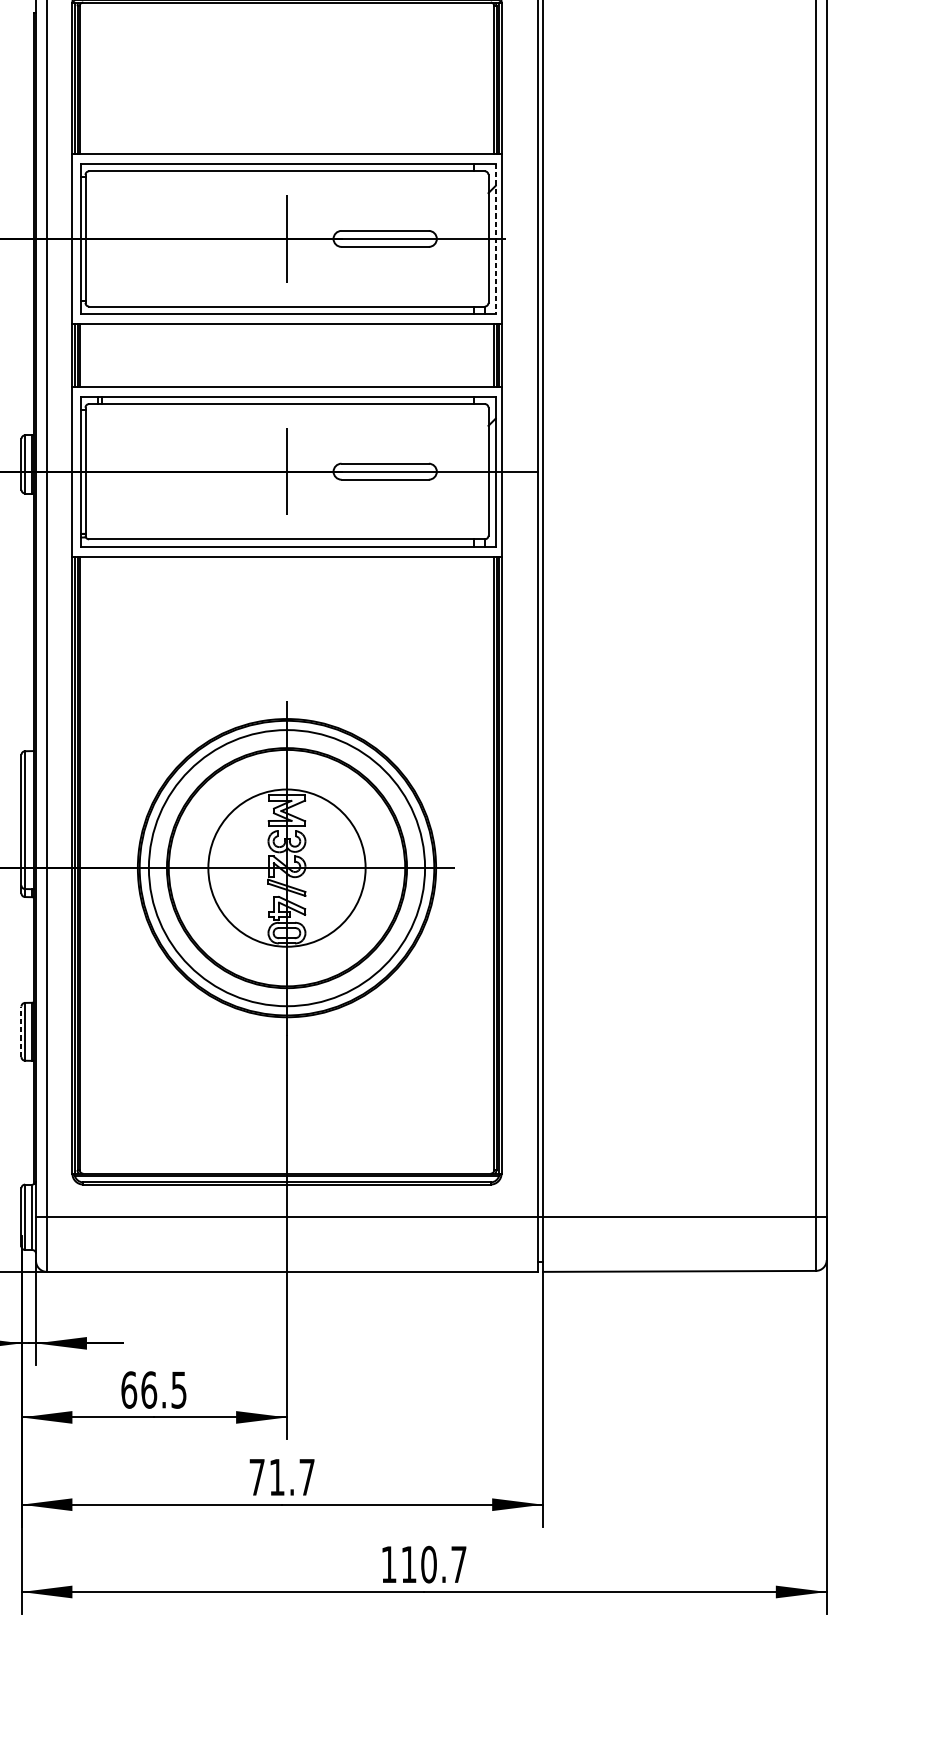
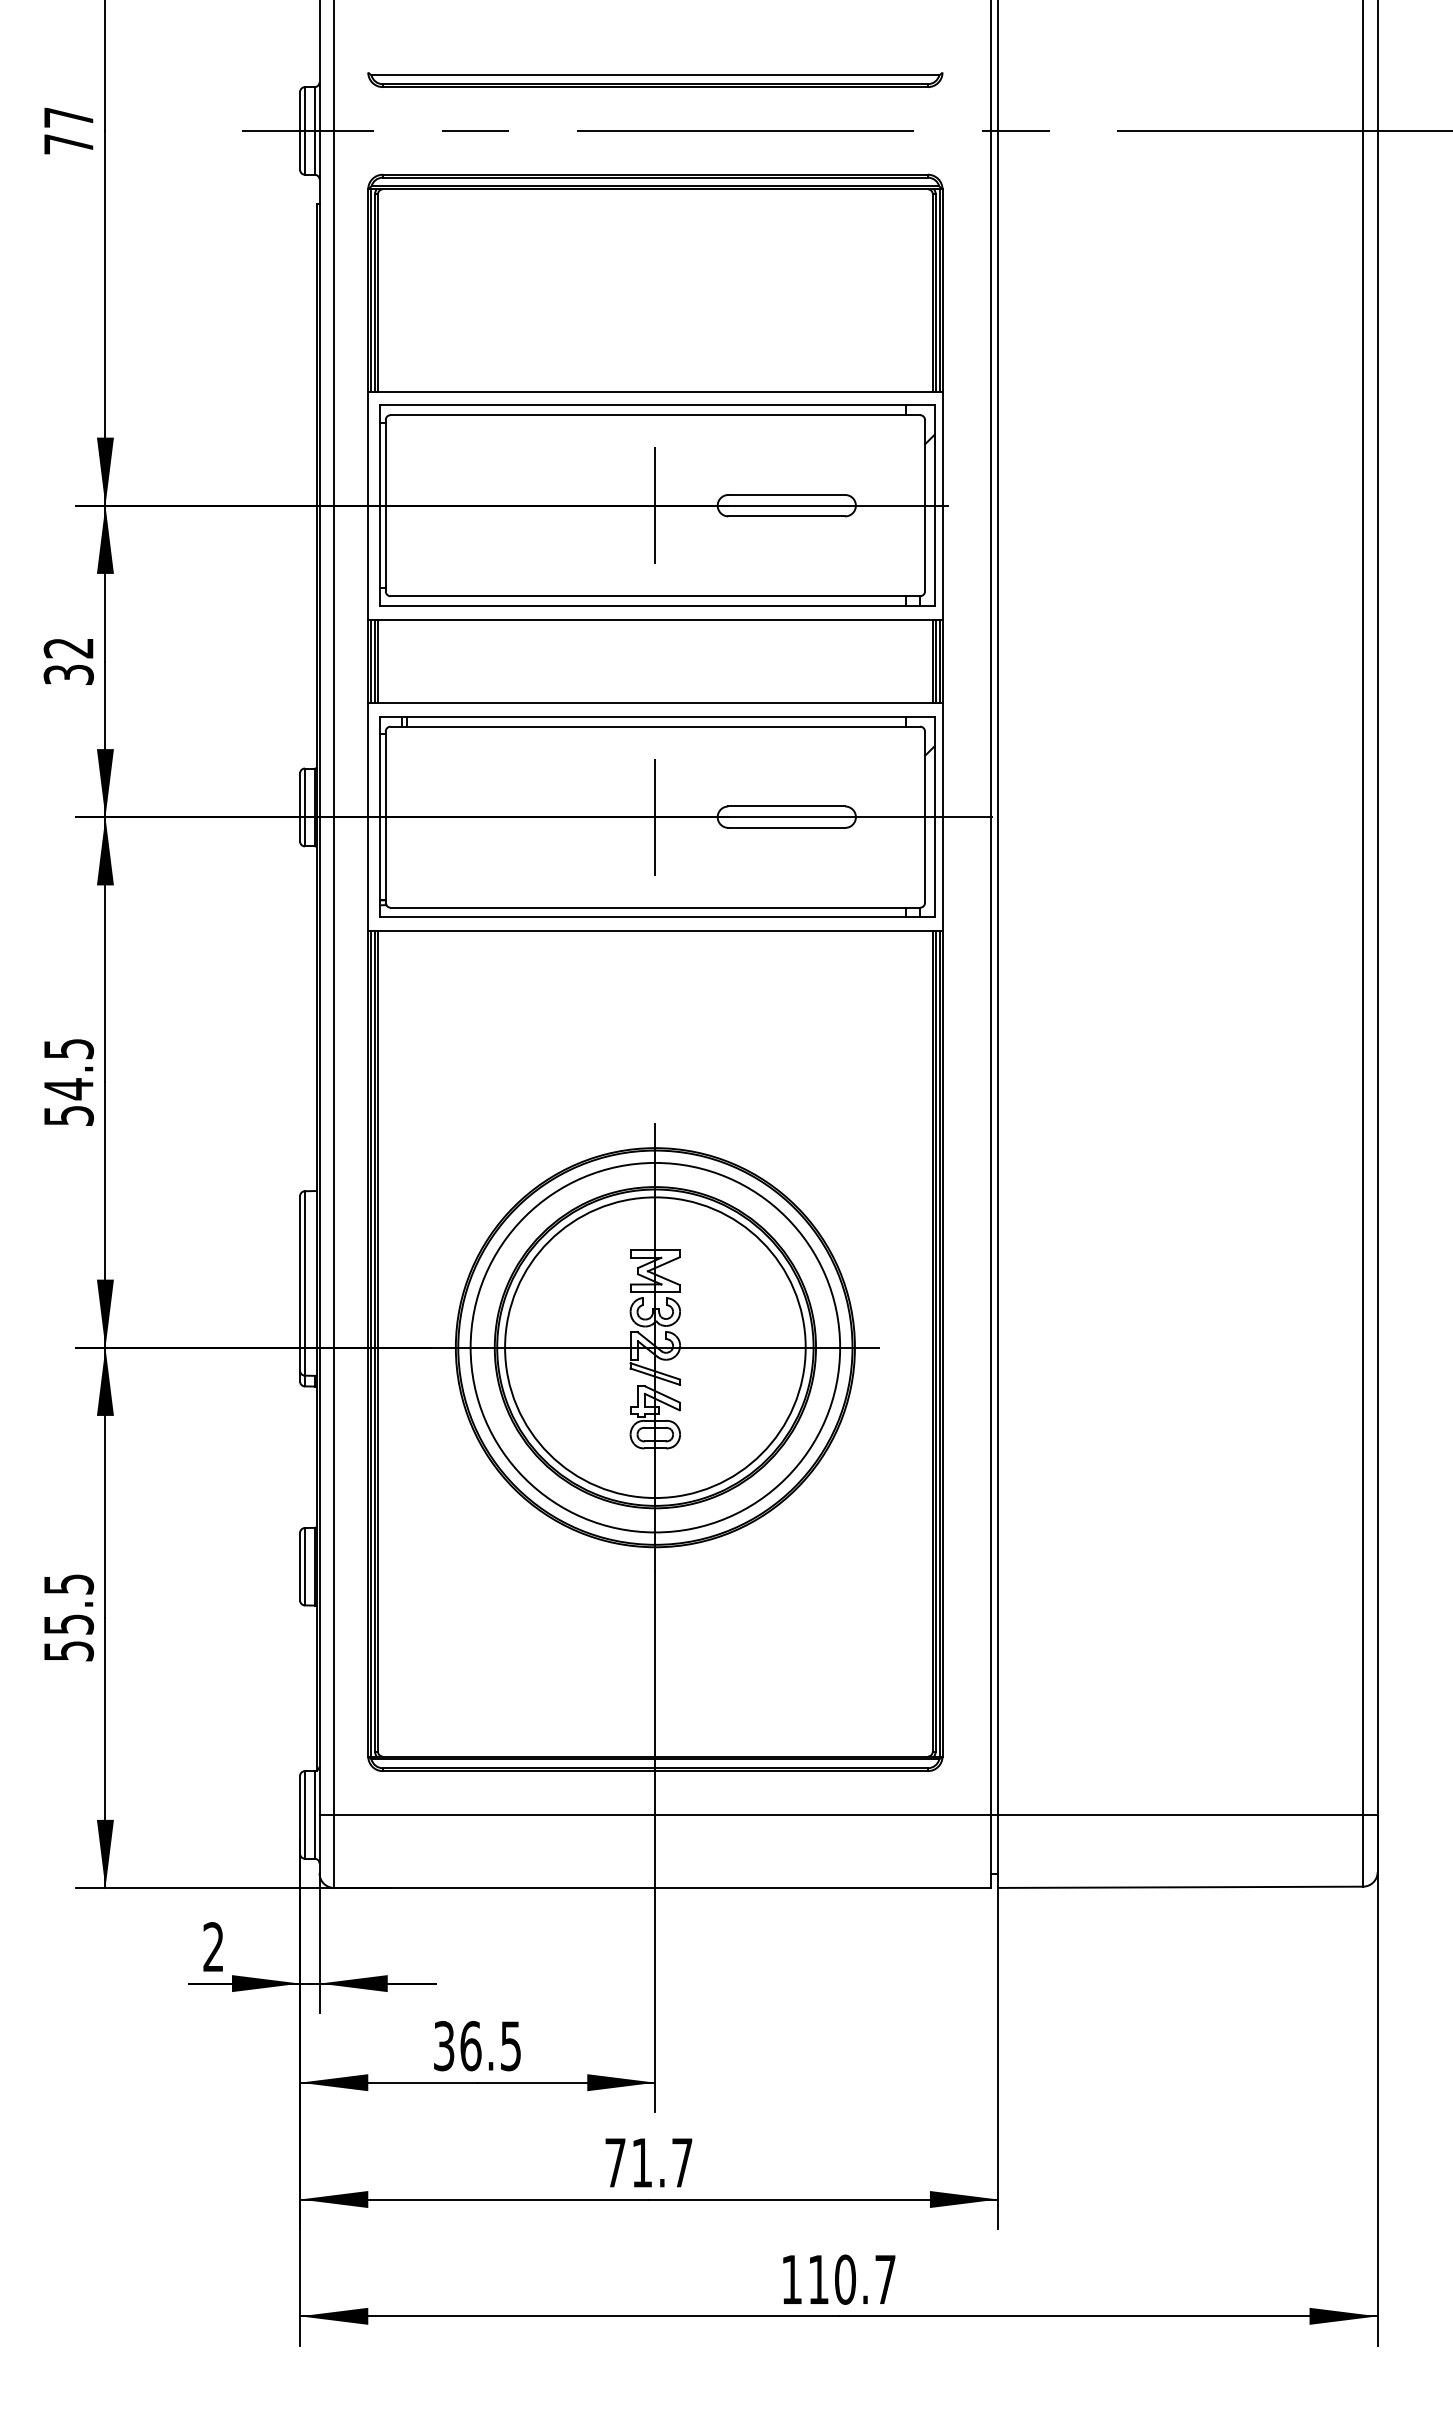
line: (495, 239) -> (934, 506), dashed -> solid
circle: (287, 868) -> (655, 1347), size x1.43
line: (21, 1031) -> (300, 1566), dashed -> solid
text: (128, 1390) -> (443, 2046), 66.5 -> 36.5

